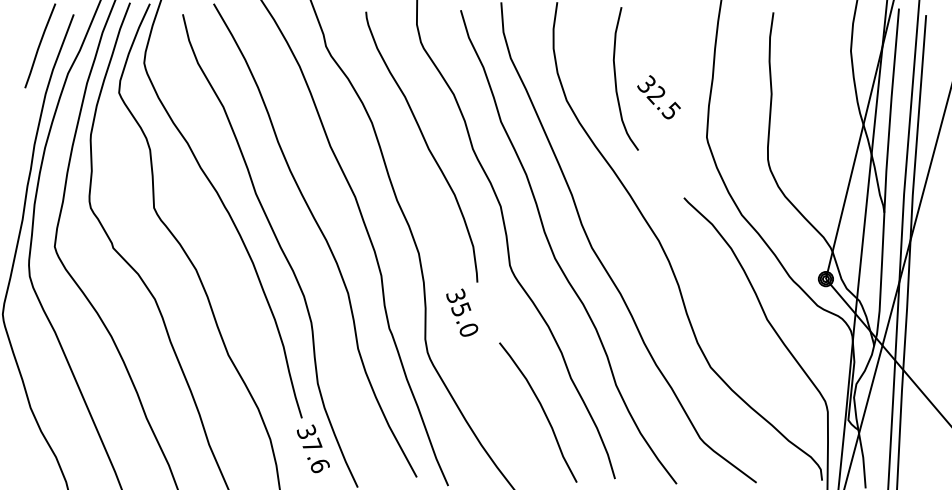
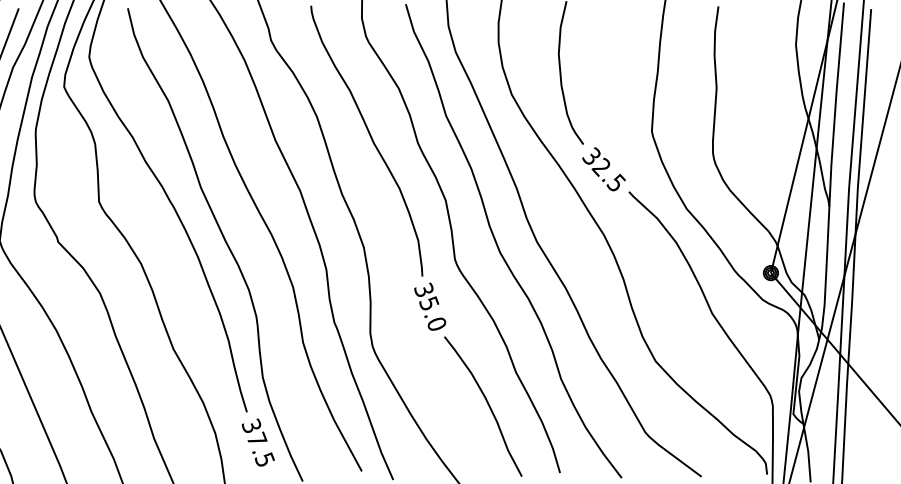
text: (658, 97) -> (603, 169), moved
text: (462, 312) -> (430, 306), moved
text: (319, 465) -> (264, 459), 37.6 -> 37.5

